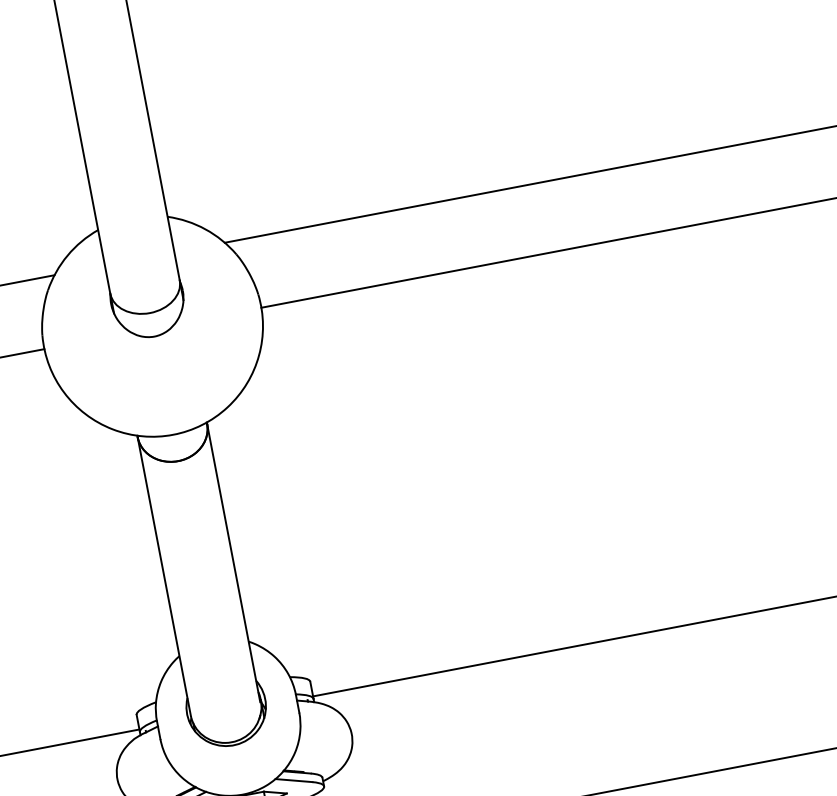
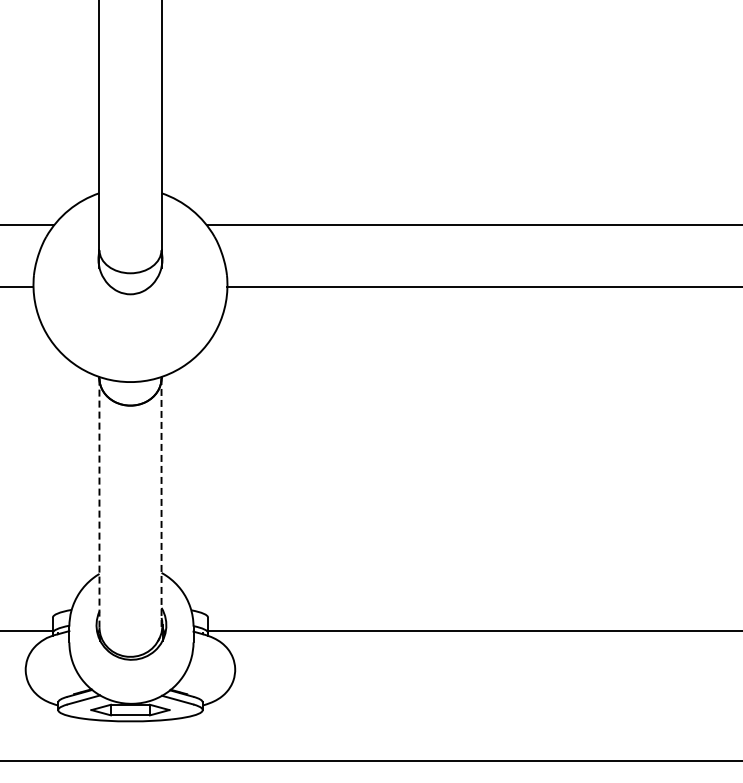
line: (233, 562) -> (161, 502), solid -> dashed
line: (164, 576) -> (99, 502), solid -> dashed

